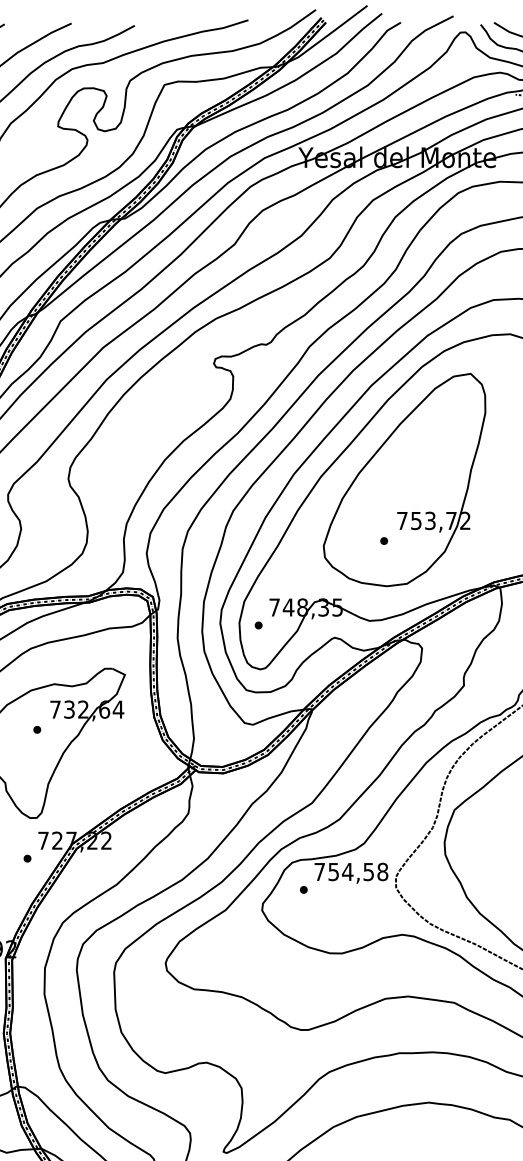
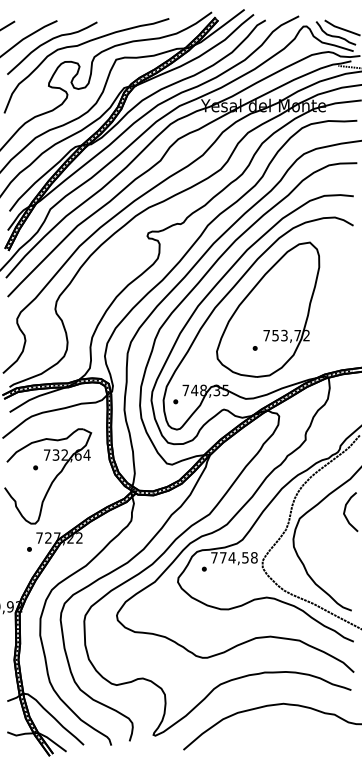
text: (334, 871) -> (223, 557), 754,58 -> 774,58

